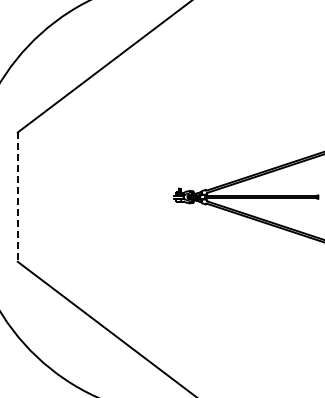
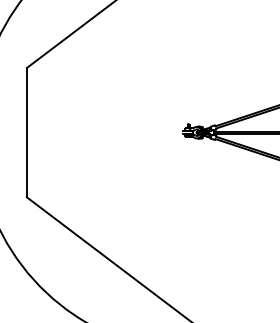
line: (17, 197) -> (26, 133), dashed -> solid

